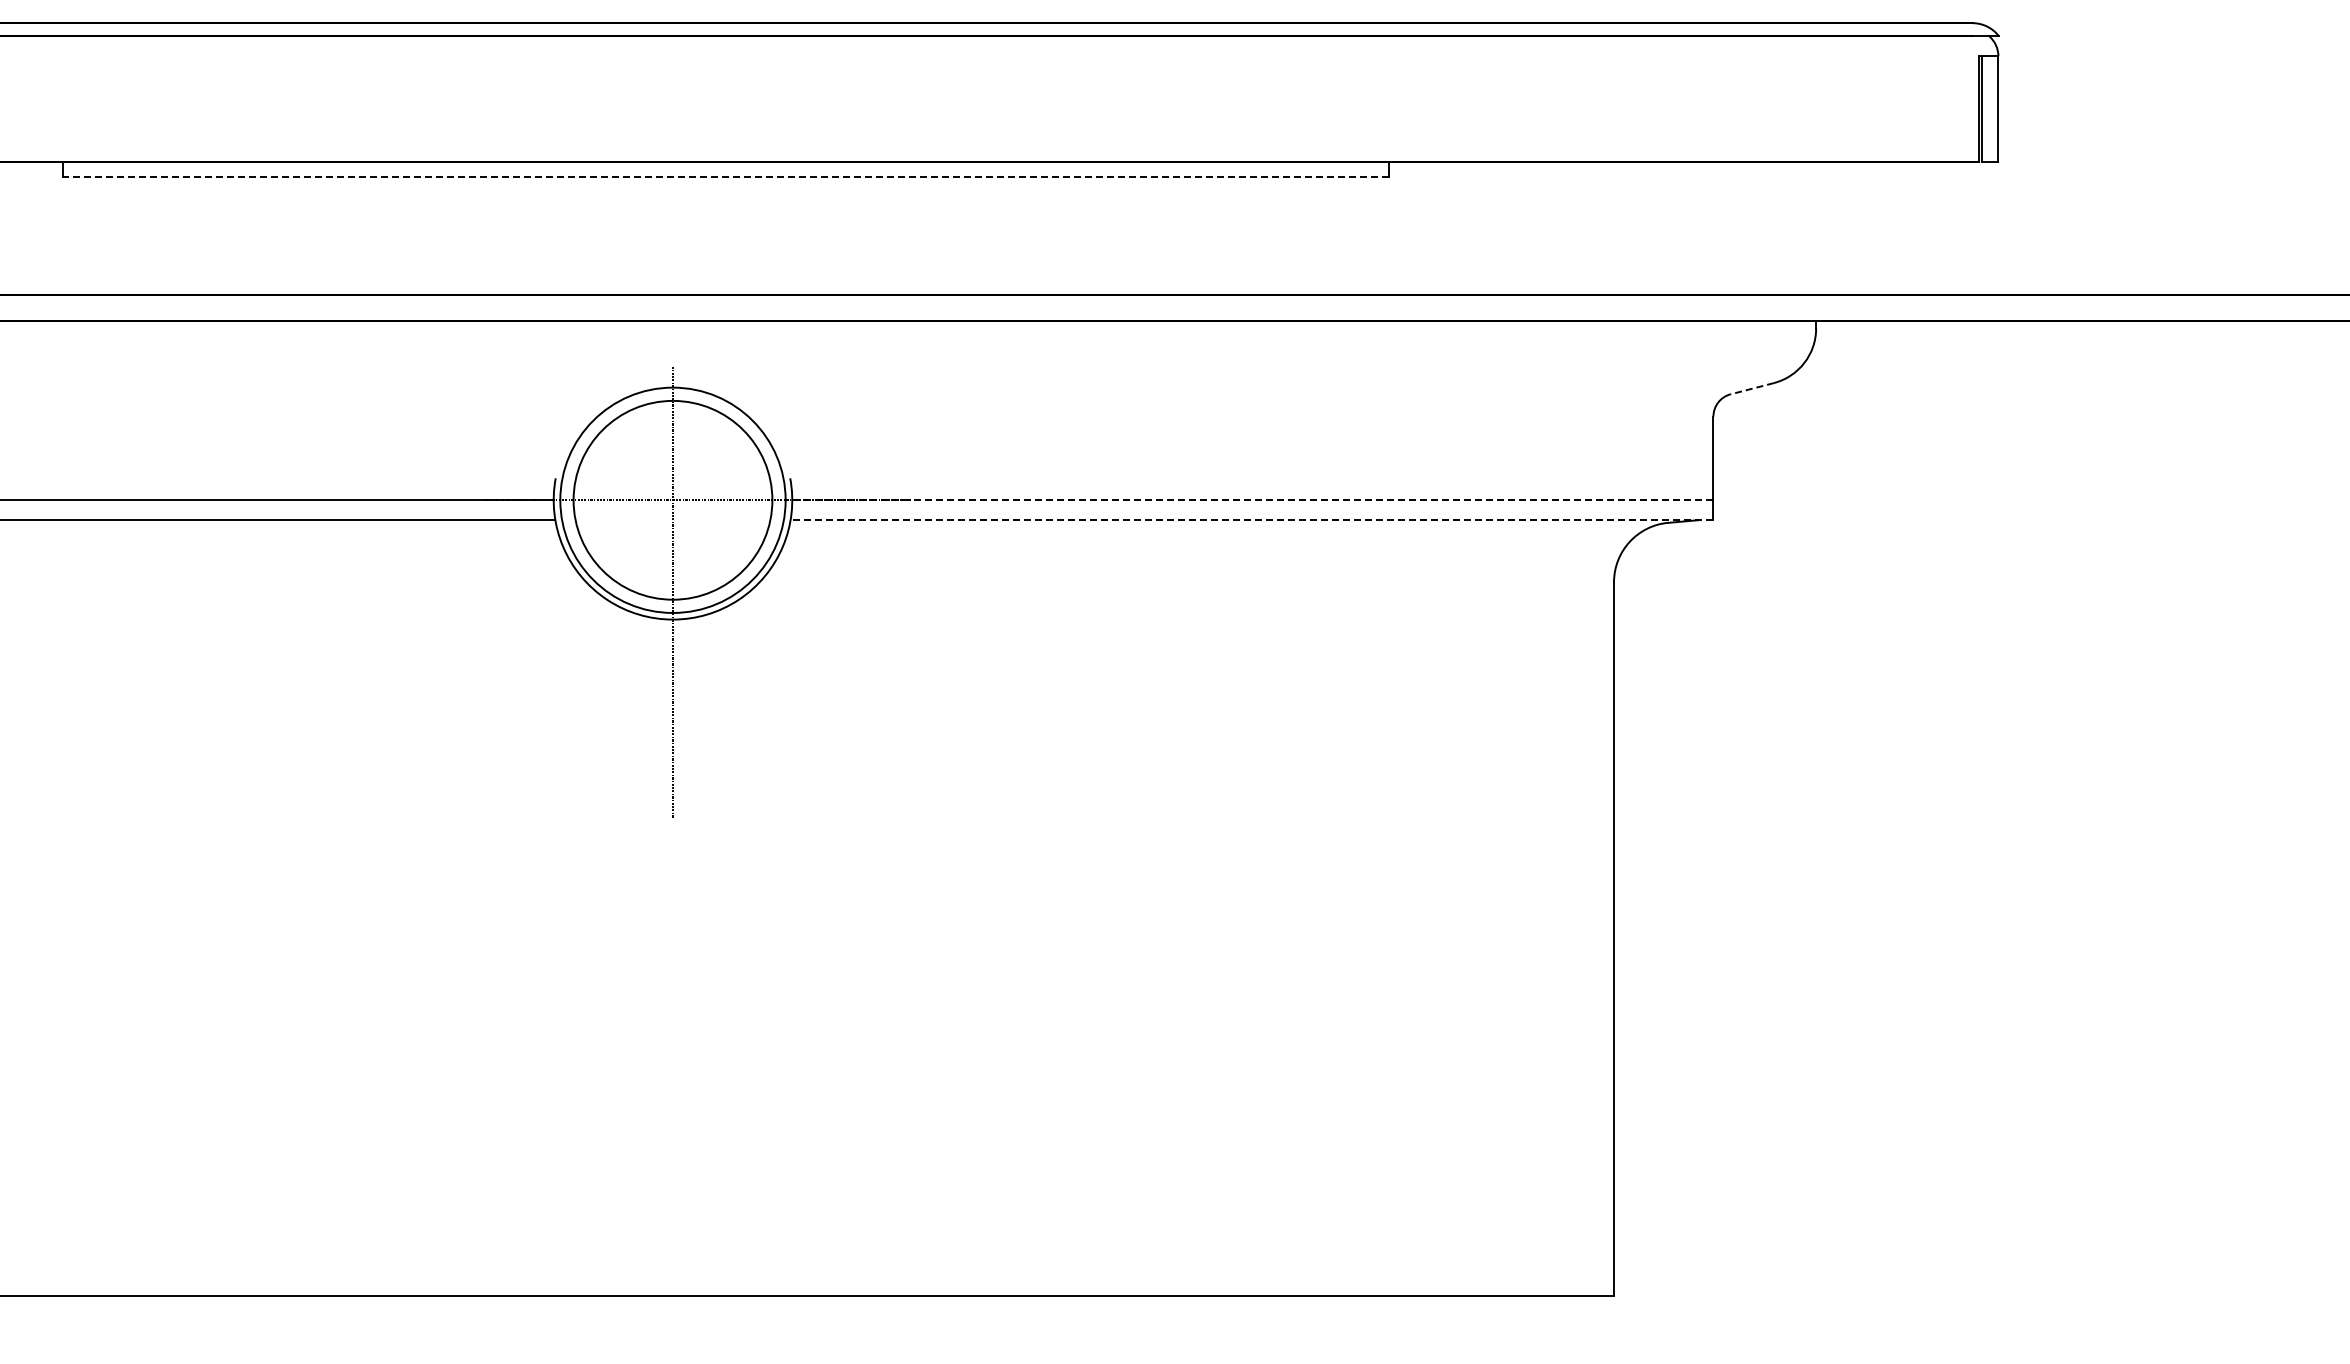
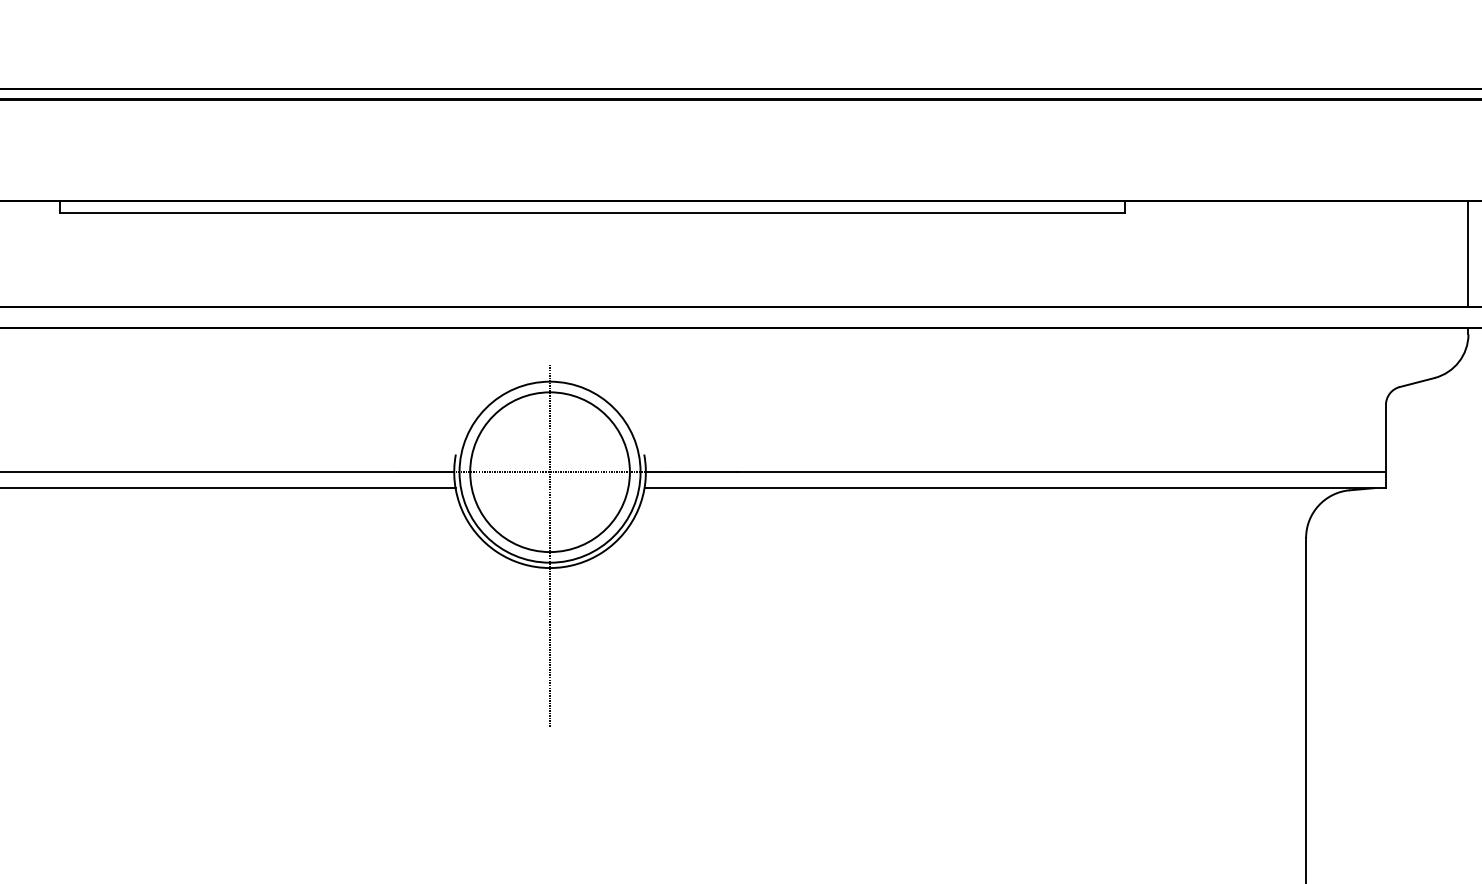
line: (726, 177) -> (593, 212), dashed -> solid
line: (1816, 228) -> (1468, 253), added
line: (1751, 388) -> (1416, 382), dashed -> solid
line: (1252, 500) -> (1015, 472), dashed -> solid
line: (1251, 520) -> (1014, 488), dashed -> solid

